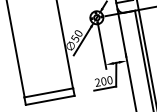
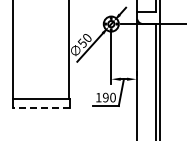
text: (100, 82) -> (101, 97), 200 -> 190
line: (50, 100) -> (41, 107), solid -> dashed

